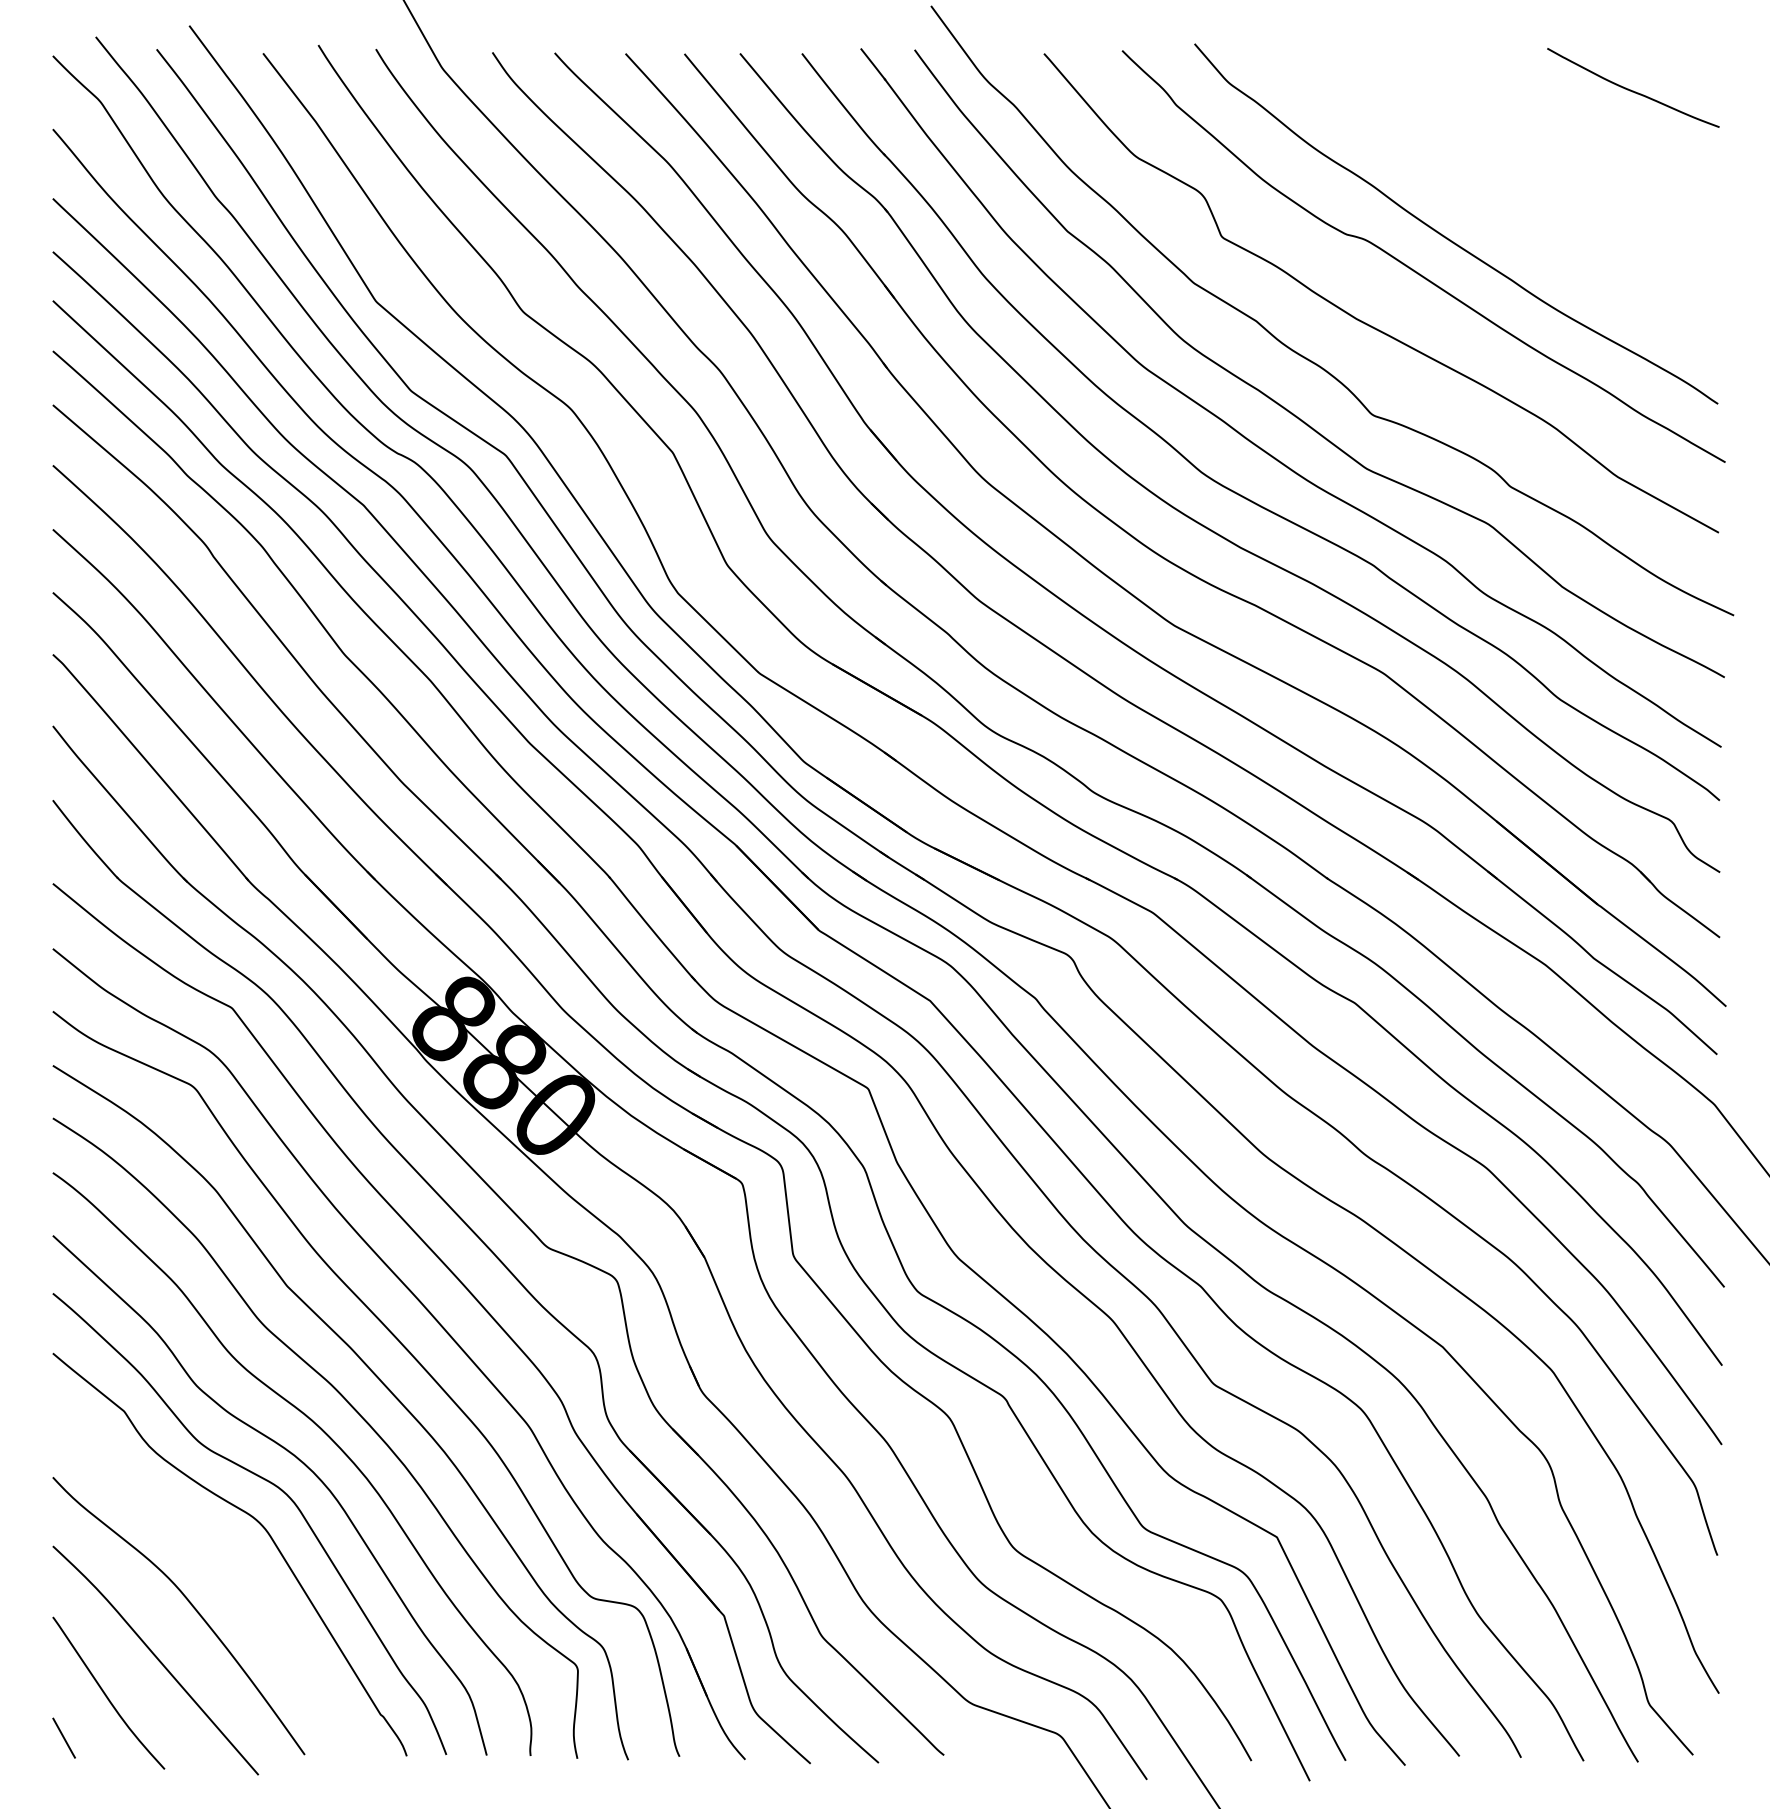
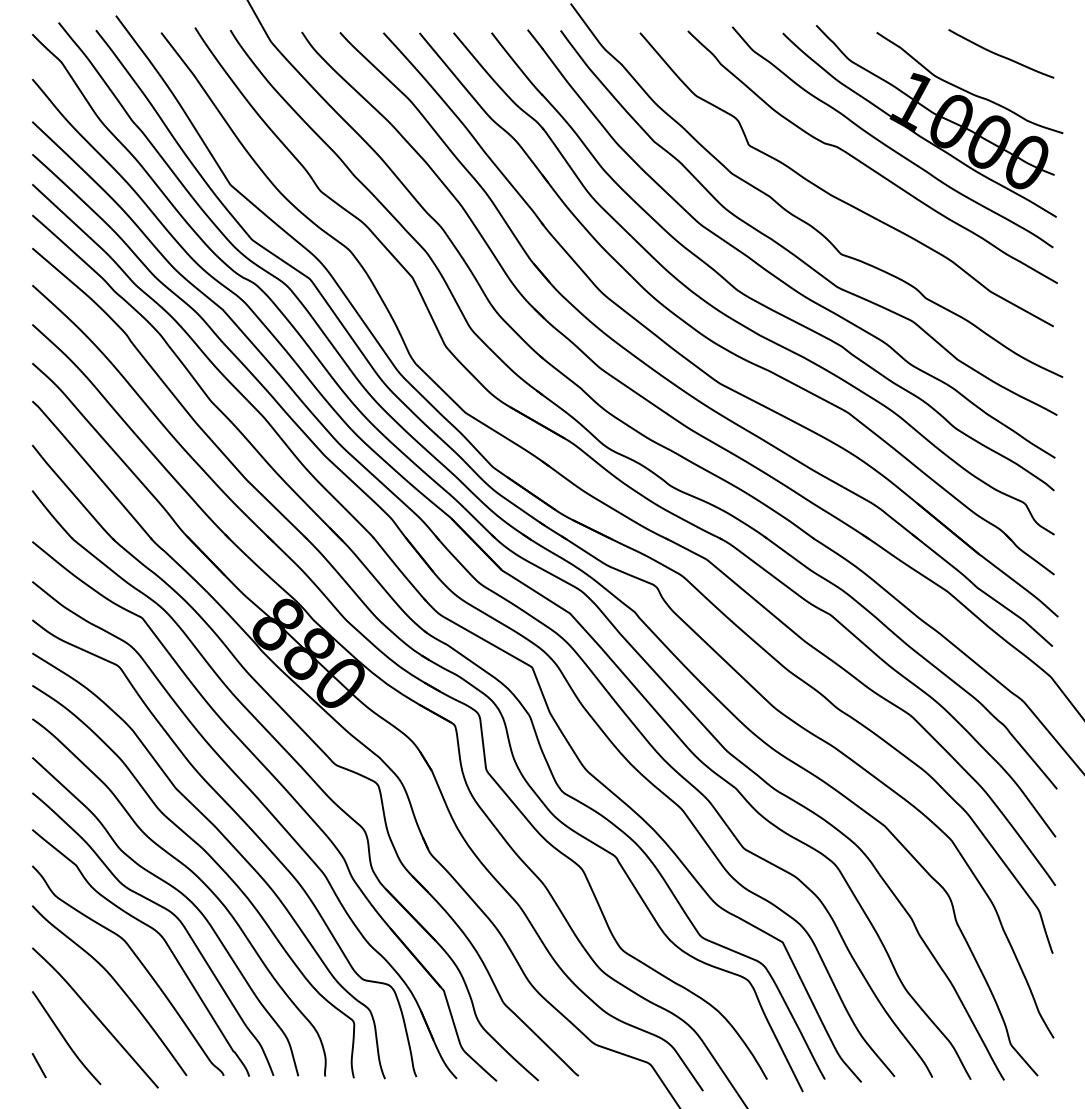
part: (1504, 198) -> (922, 121), added
curve: (229, 1571) -> (140, 963), added

